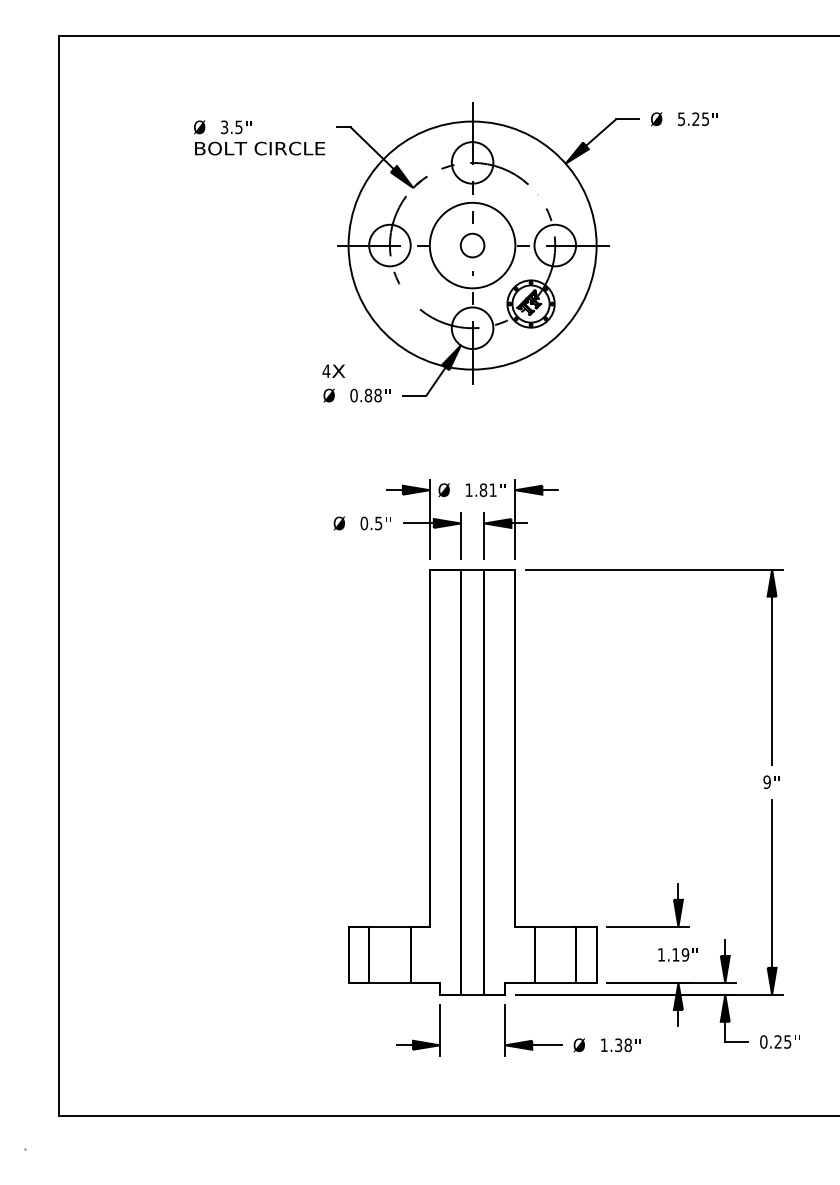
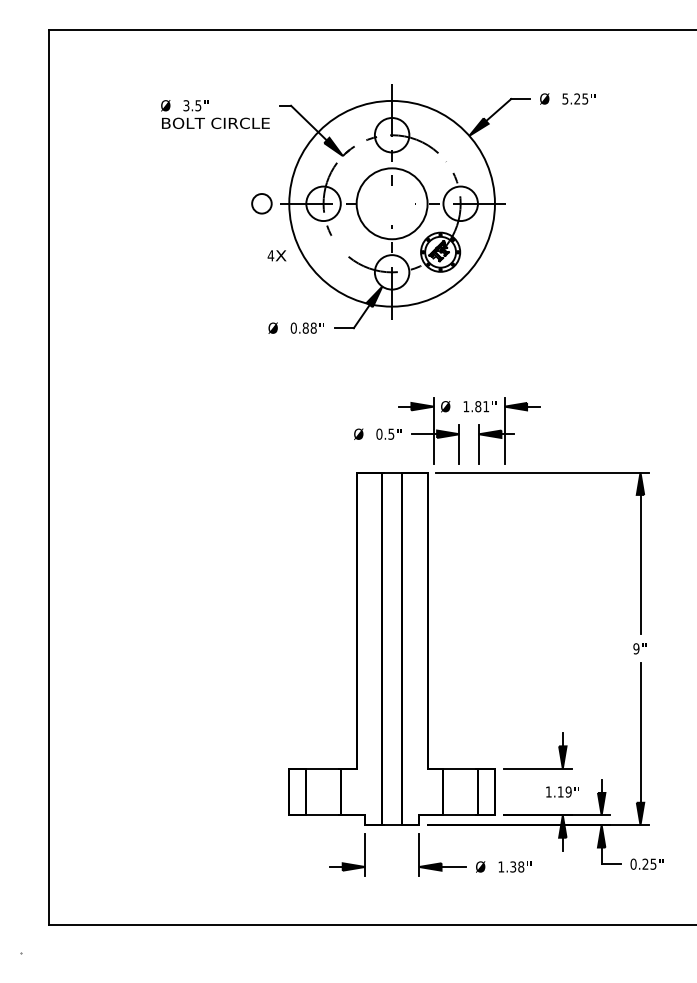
circle: (472, 245) -> (261, 203), moved
text: (333, 370) -> (276, 255), moved
part: (445, 519) -> (446, 430), moved

